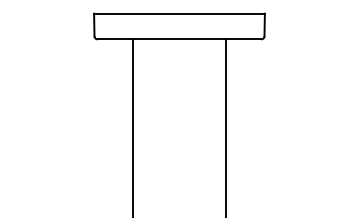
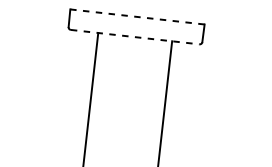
line: (179, 13) -> (137, 16), solid -> dashed
line: (179, 39) -> (135, 37), solid -> dashed

